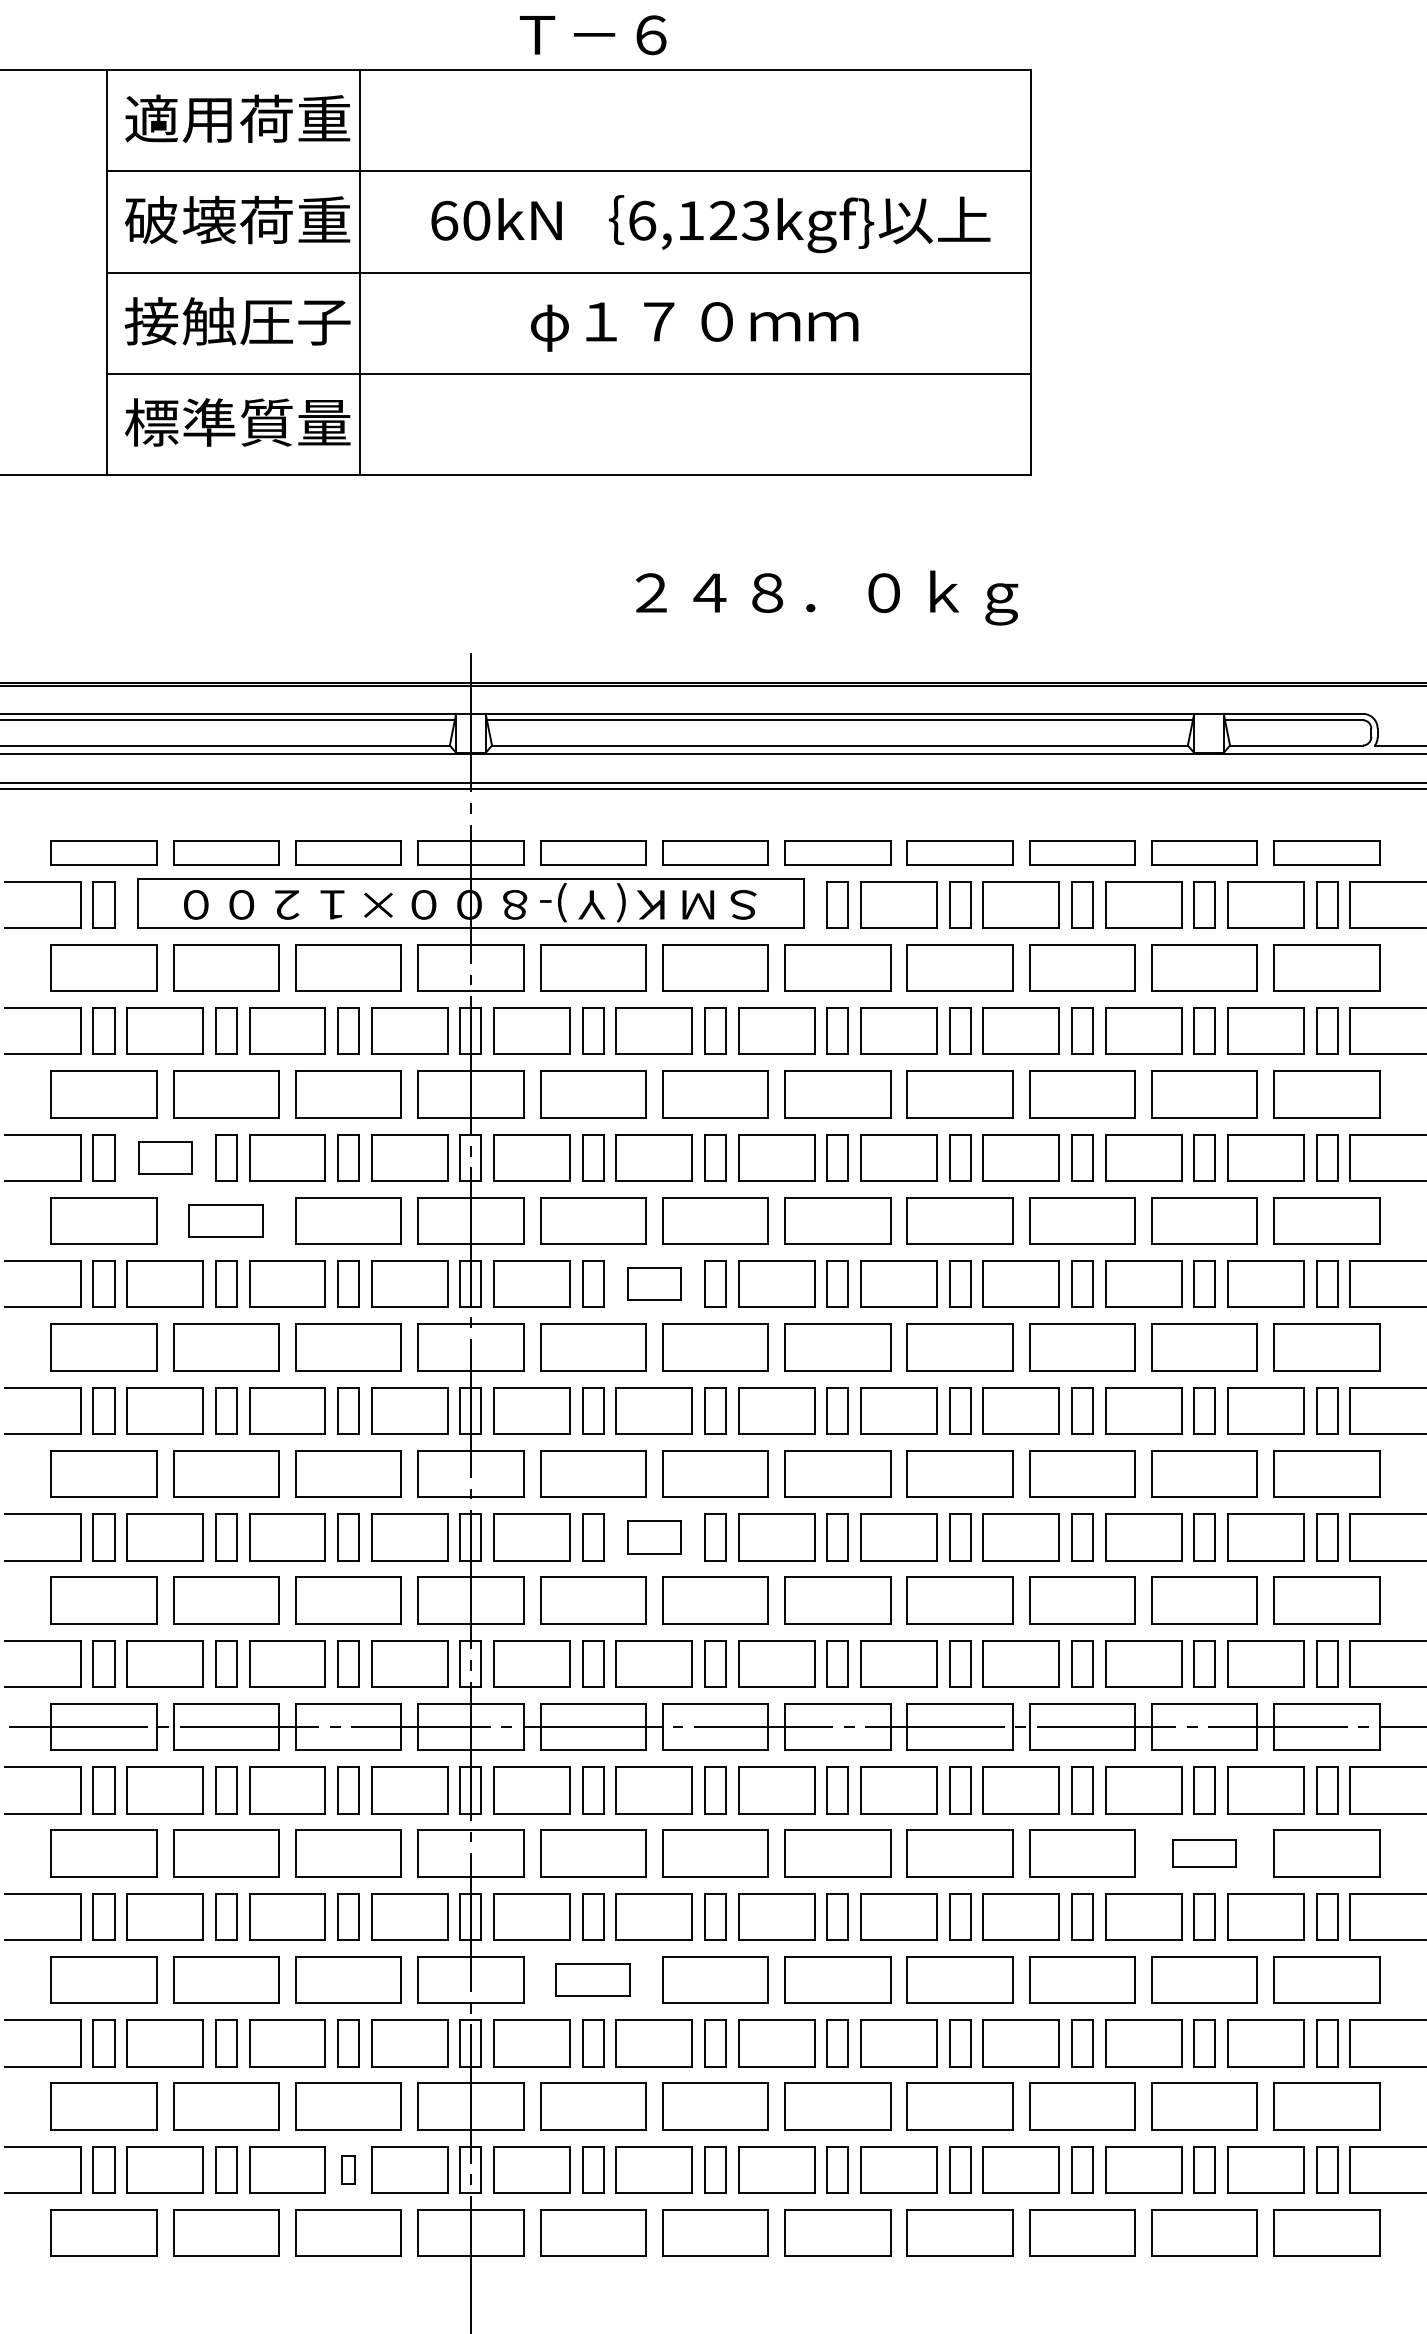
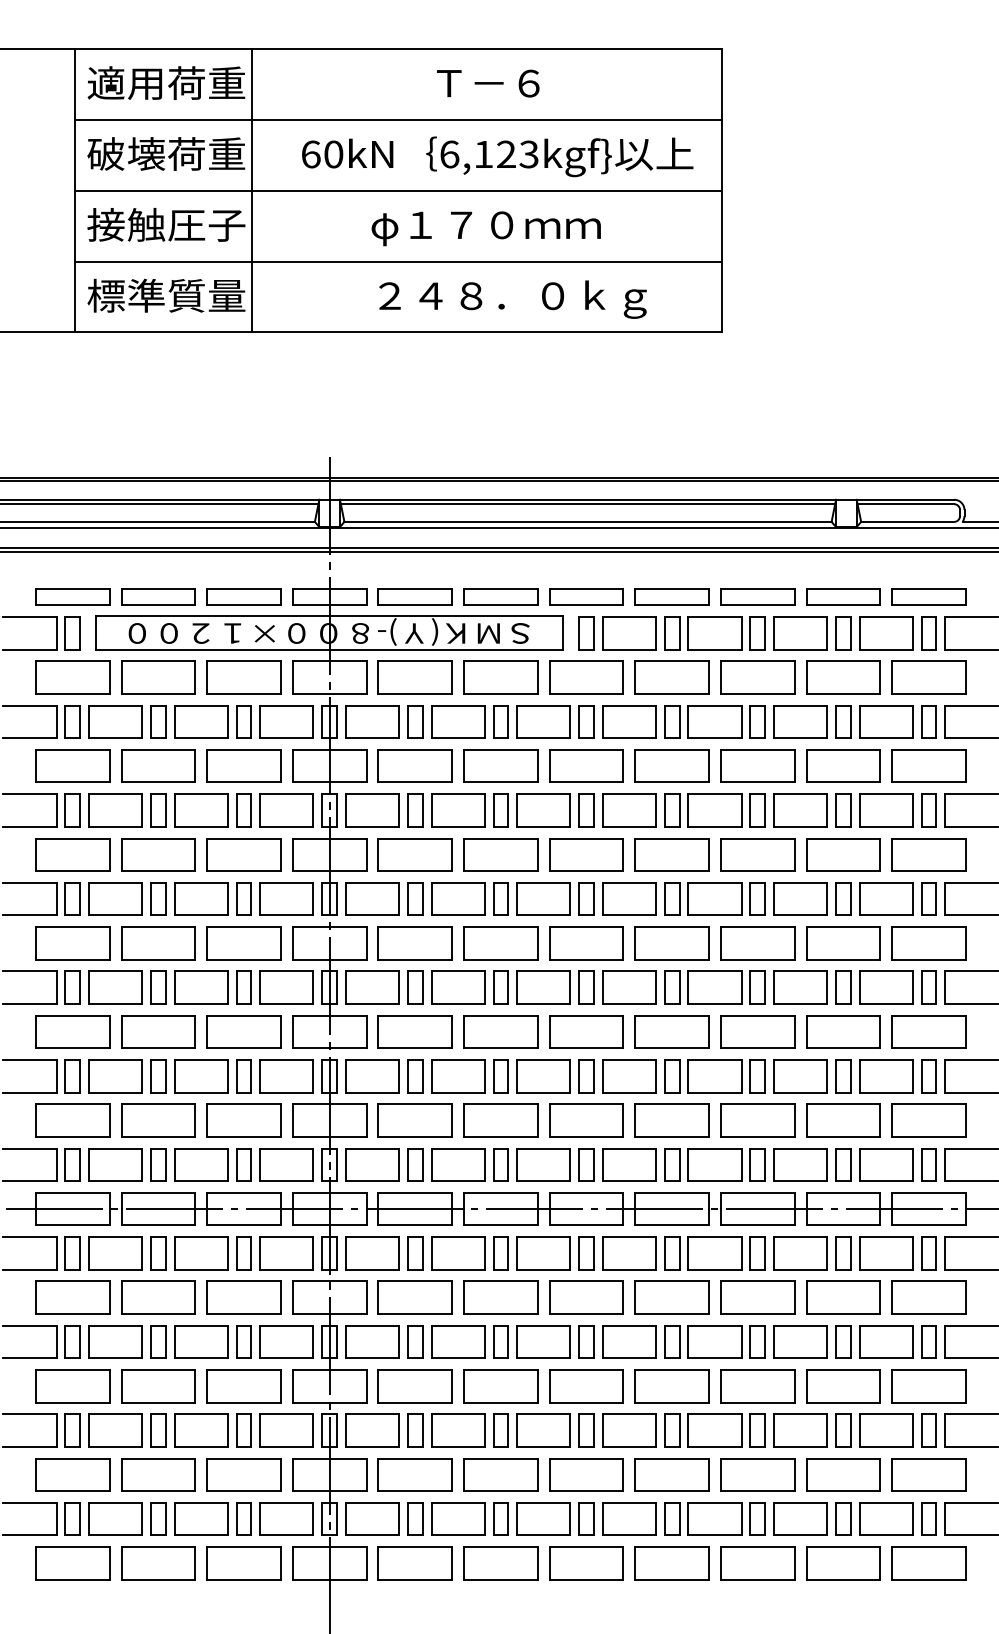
text: (593, 35) -> (488, 83), moved
text: (826, 597) -> (512, 299), moved
part: (165, 1157) -> (115, 810), size x1.43
part: (226, 1220) -> (158, 854), size x1.43
part: (654, 1283) -> (458, 898), size x1.43
part: (654, 1537) -> (458, 1076), size x1.43
part: (1204, 1853) -> (843, 1297), size x1.67
part: (592, 1980) -> (414, 1386), size x1.43
part: (347, 2168) -> (243, 1518), size x1.67

